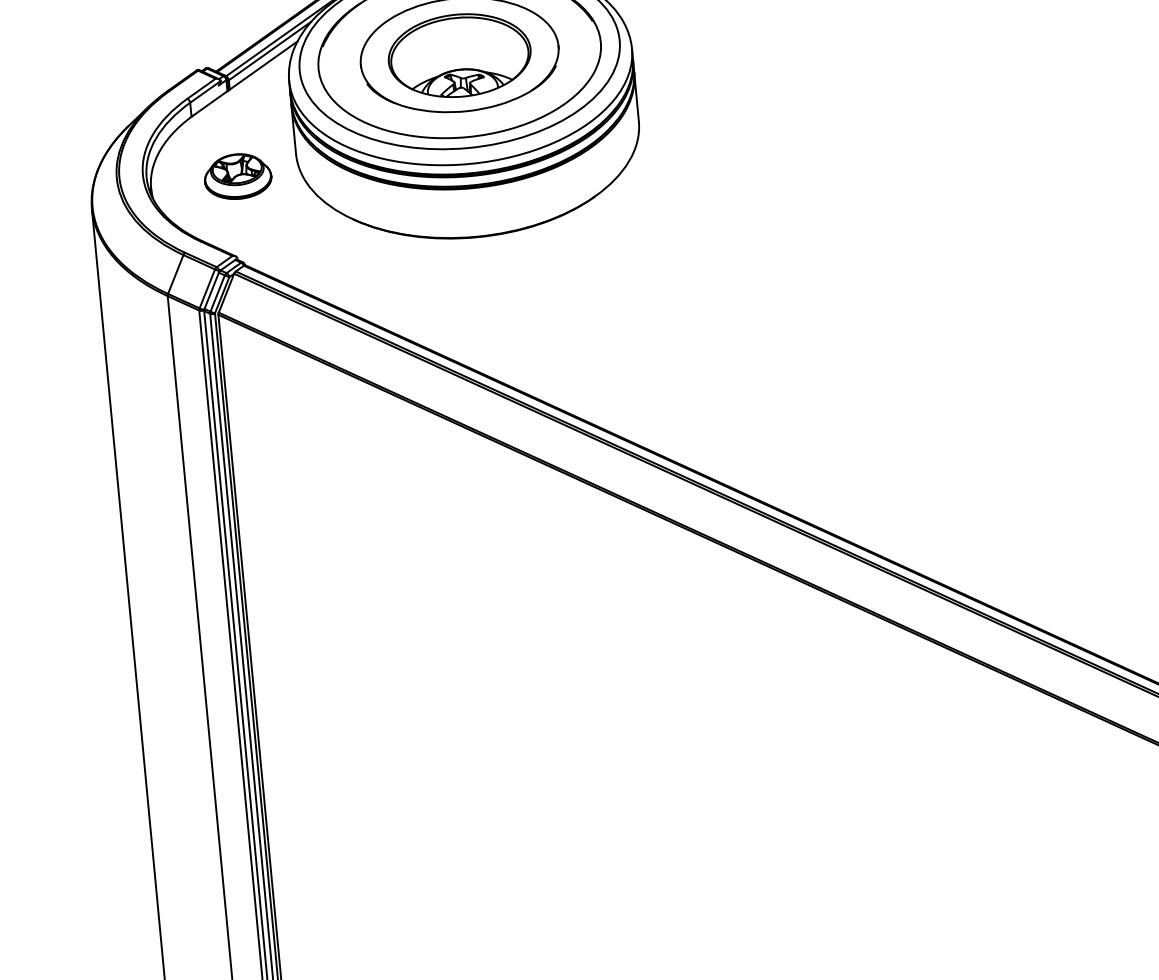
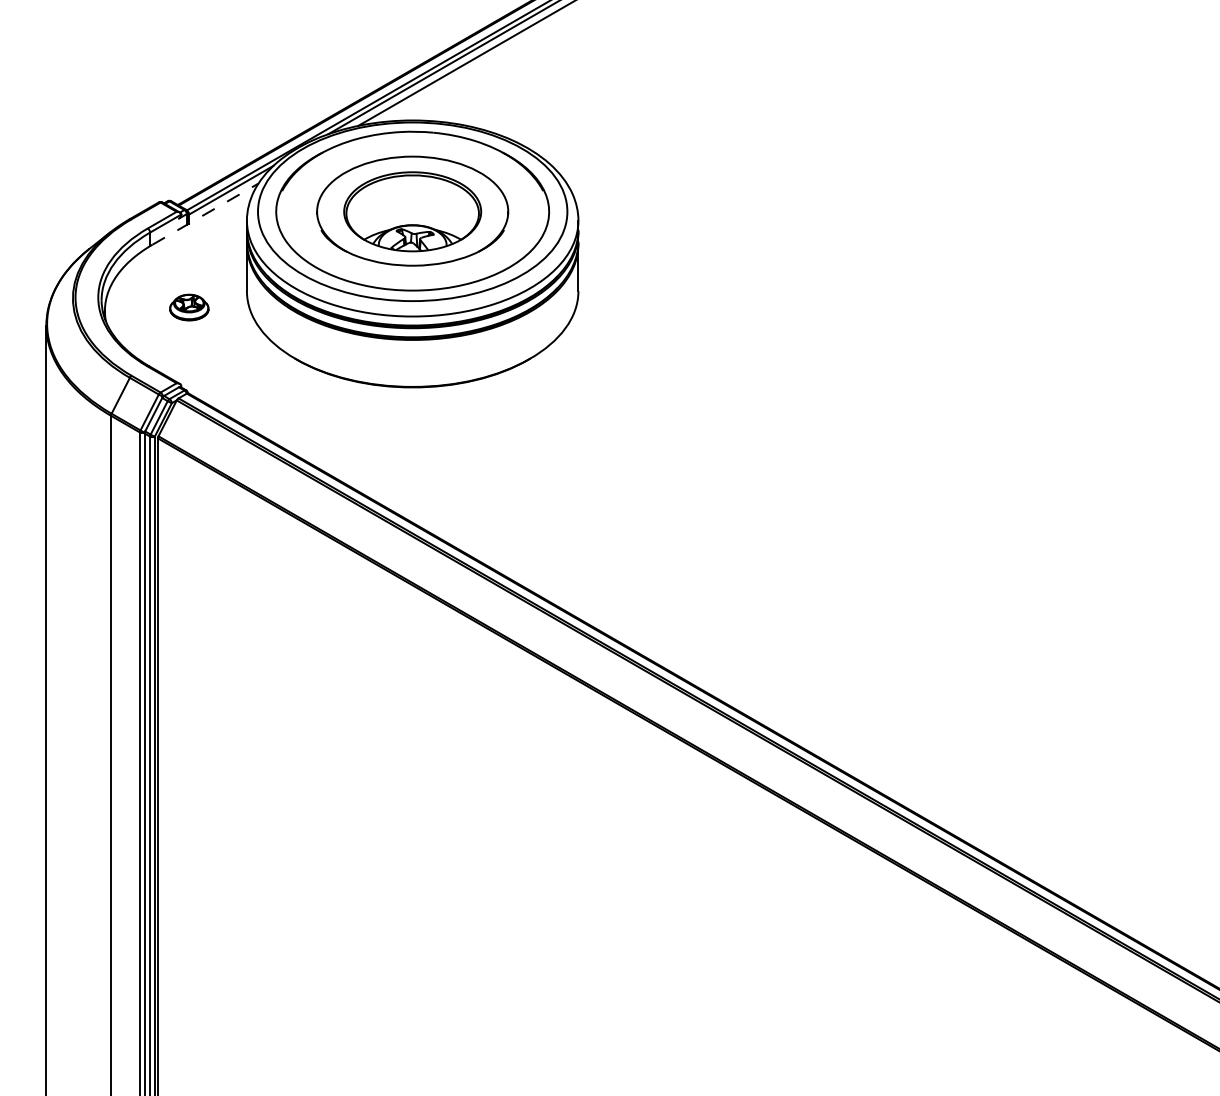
line: (245, 77) -> (205, 213), solid -> dashed
part: (238, 176) -> (189, 307), size x0.6

